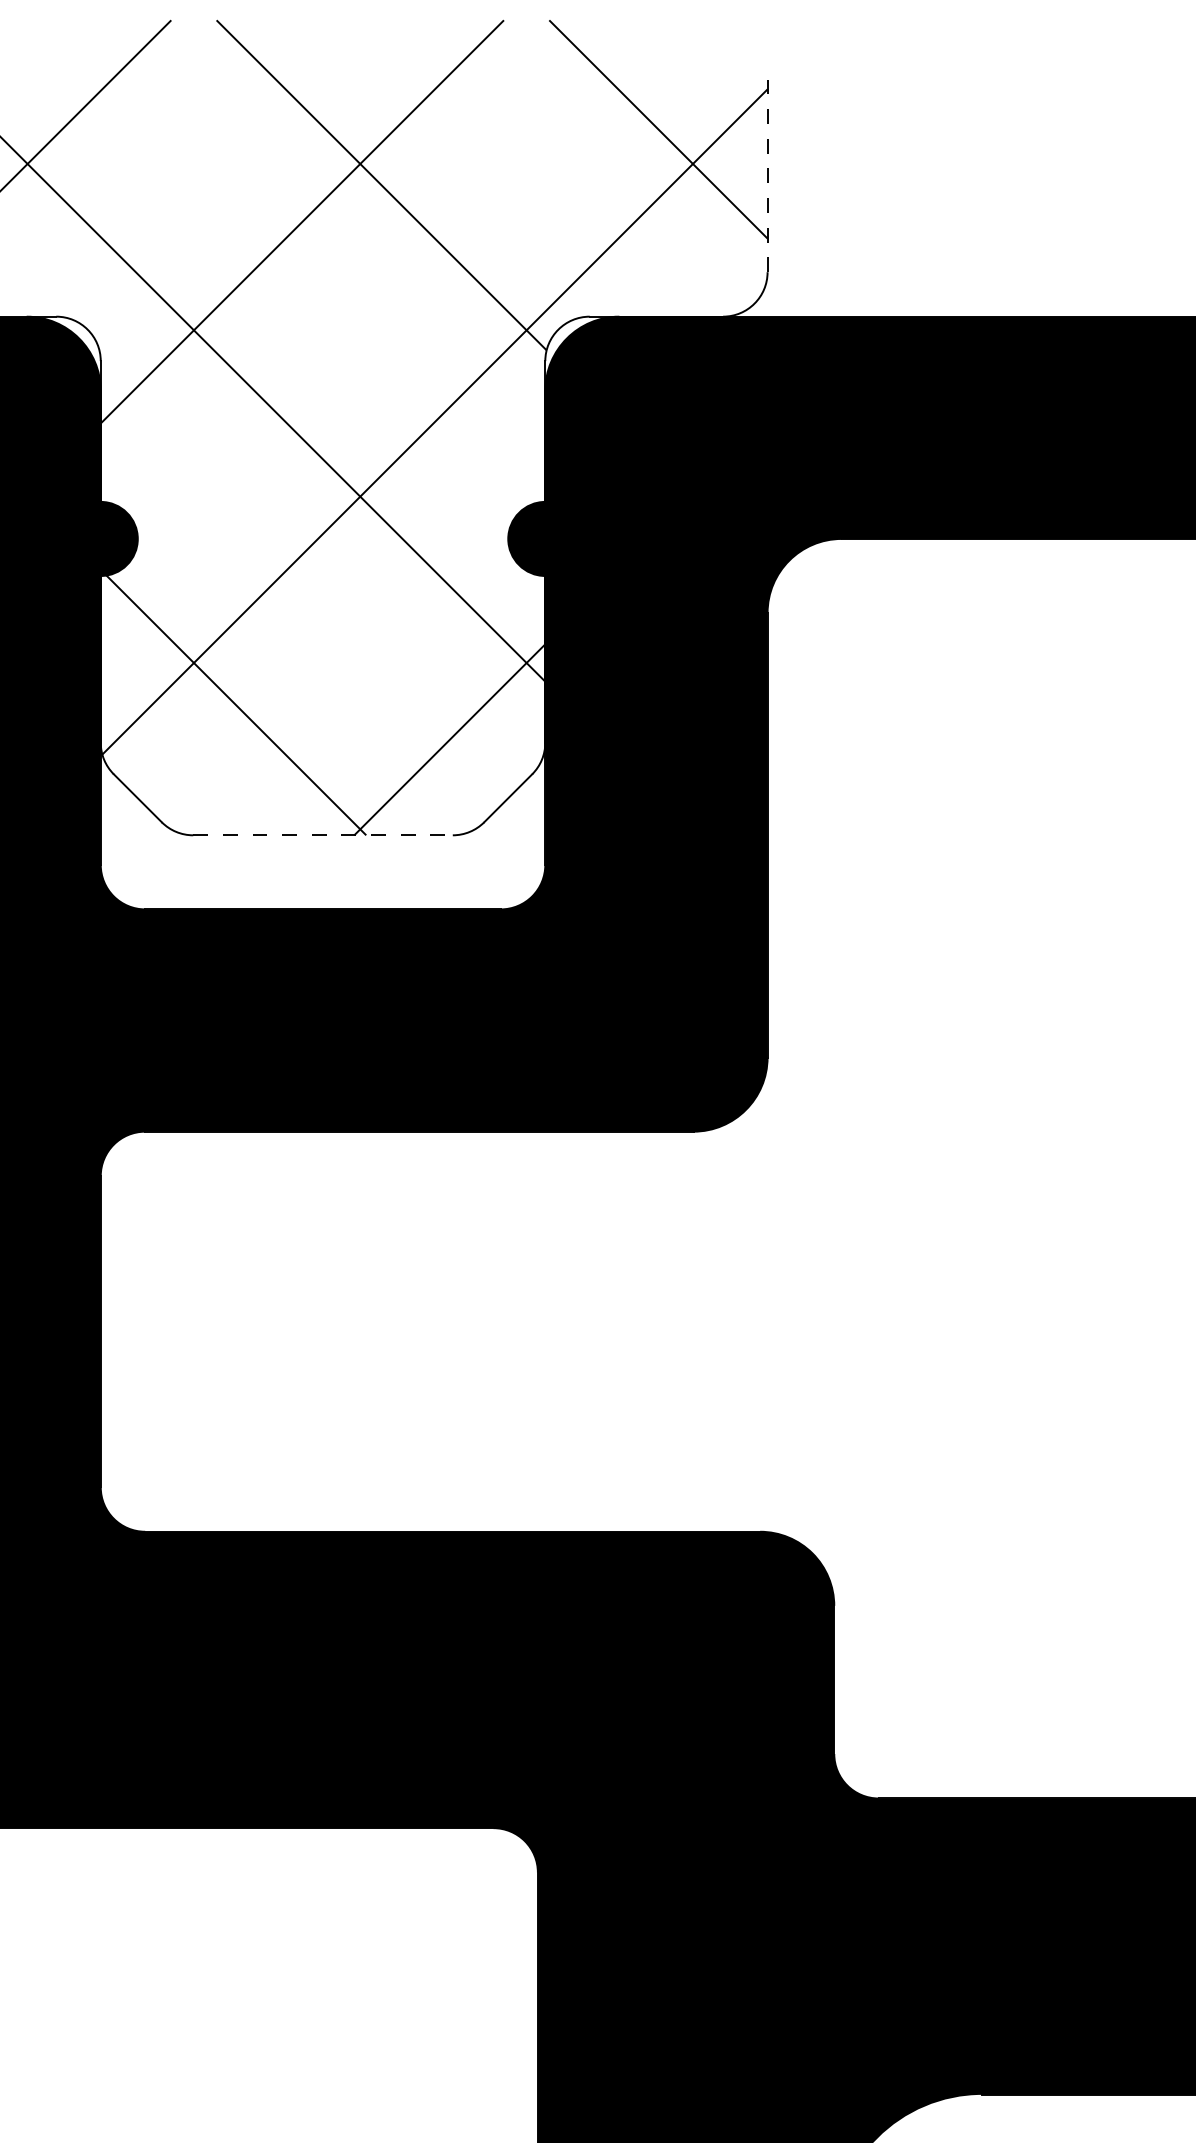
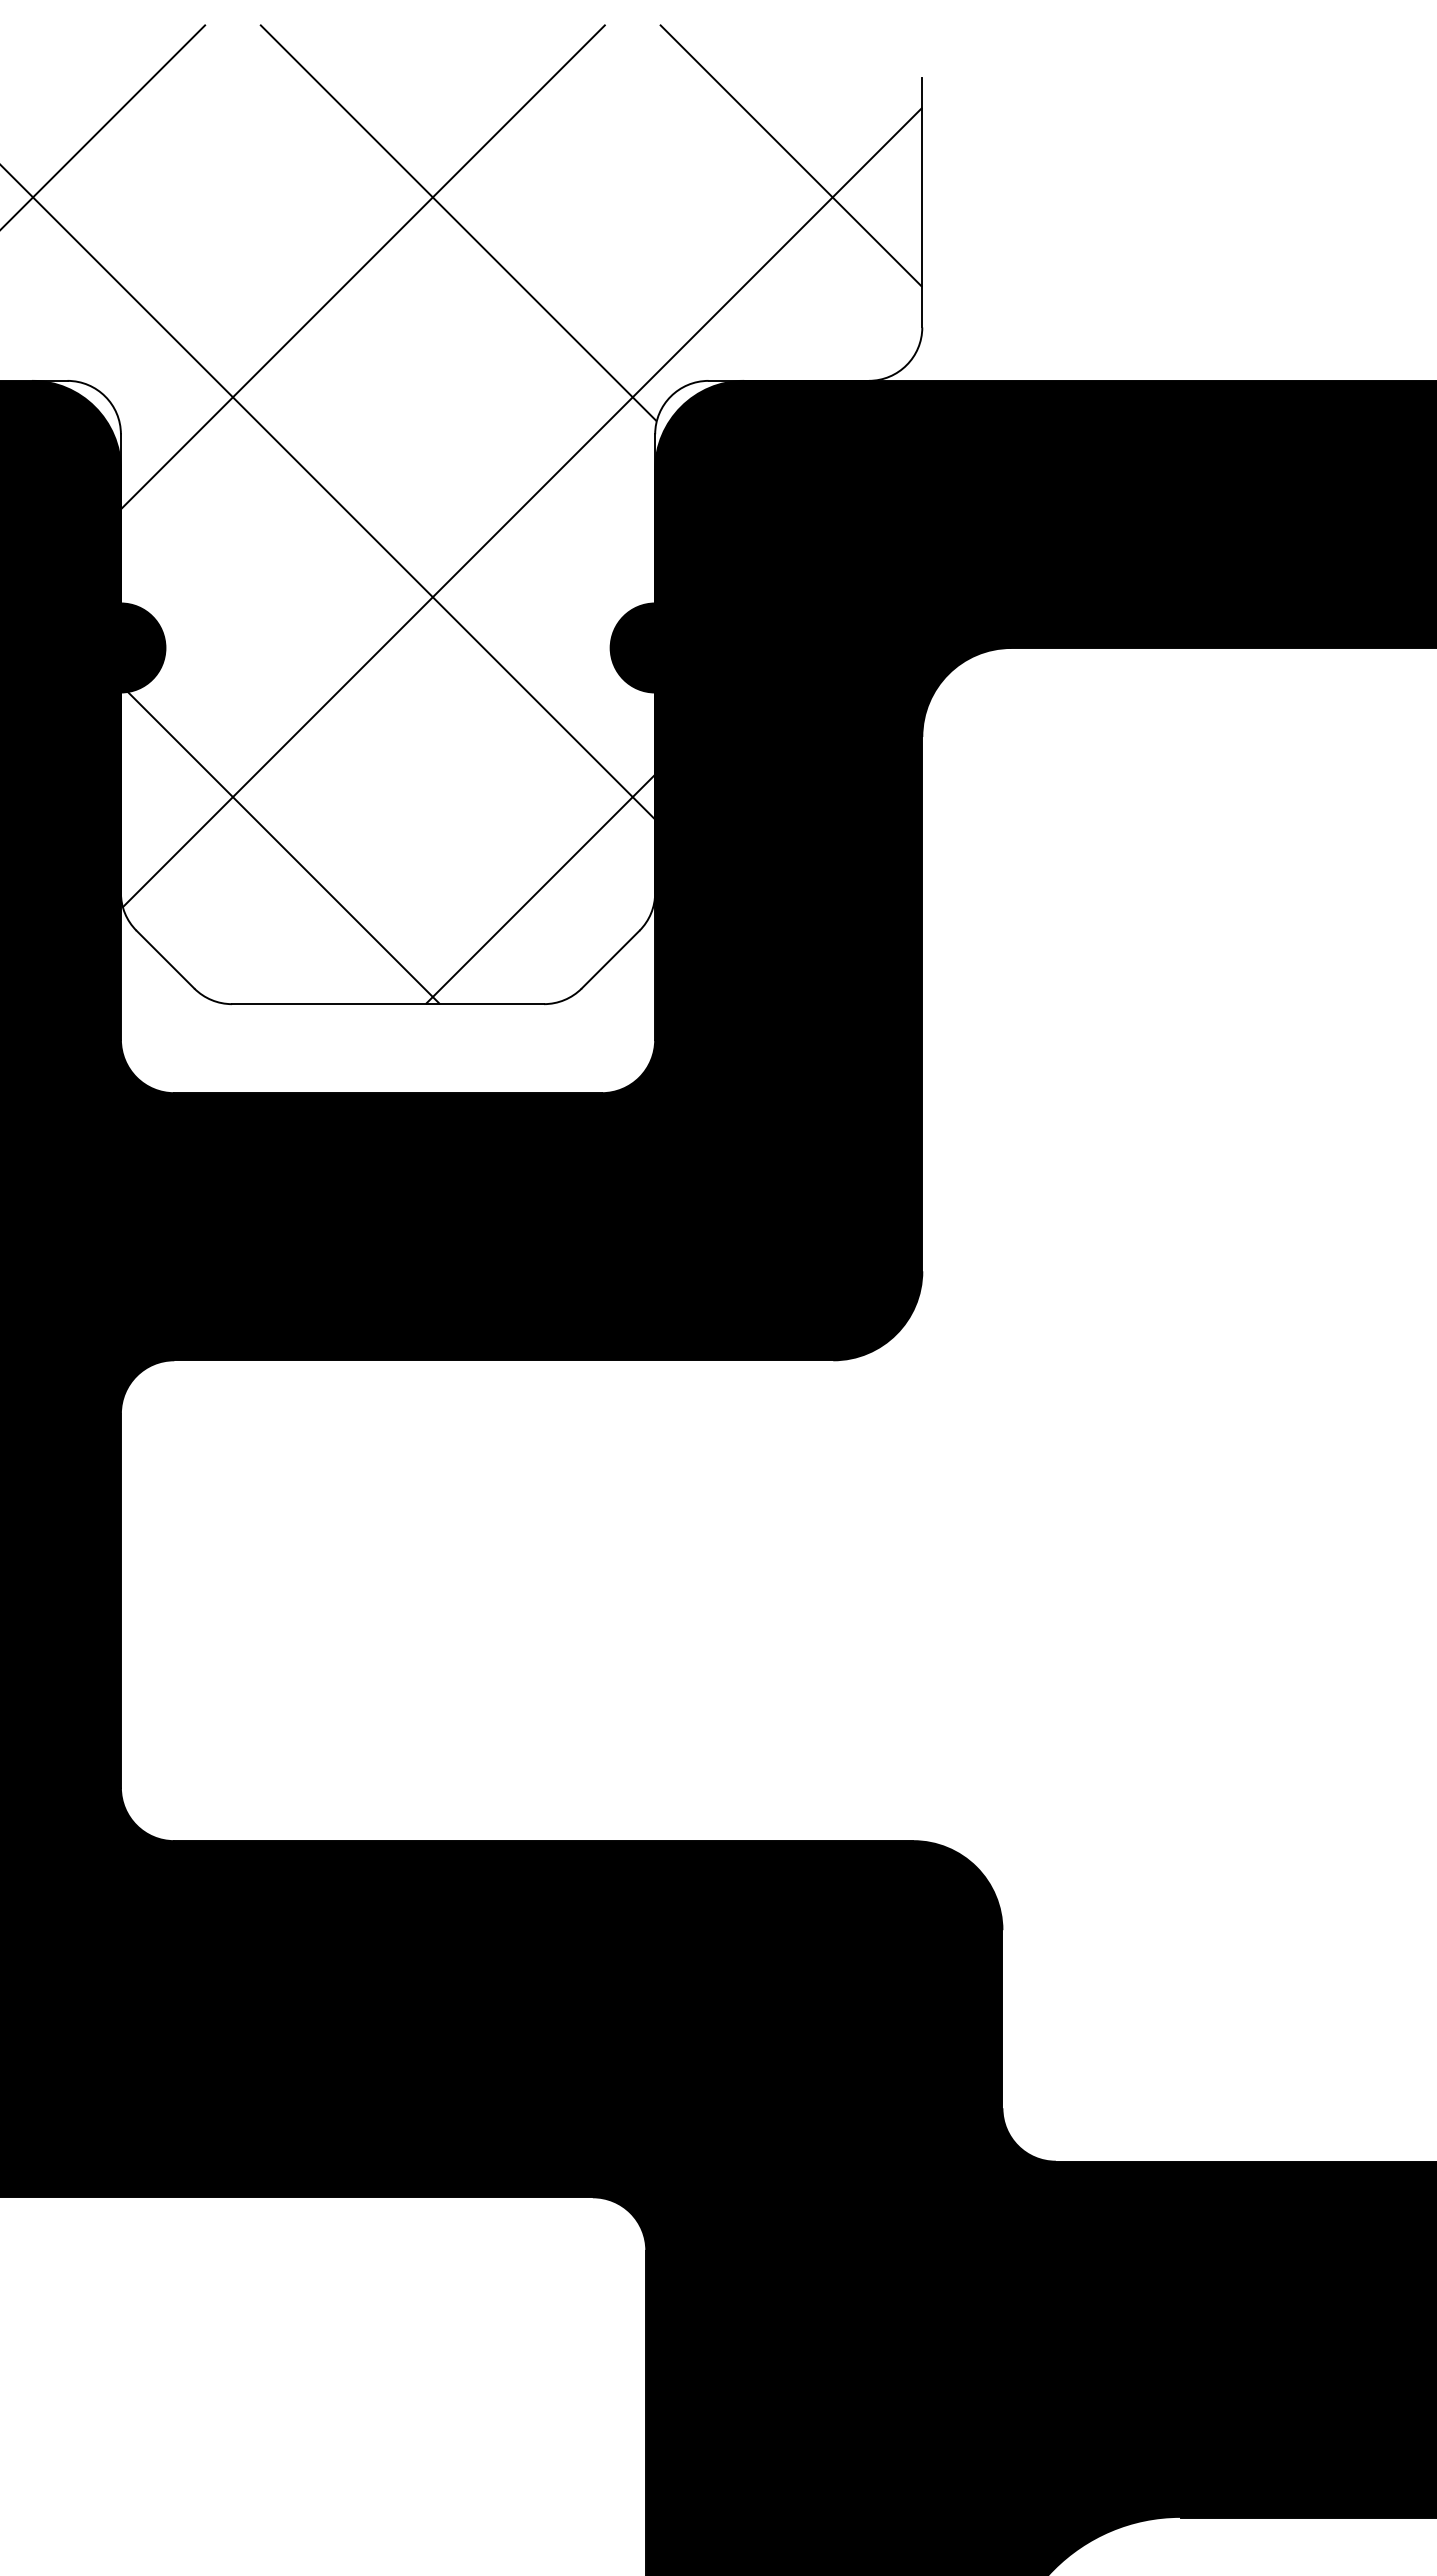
line: (767, 168) -> (922, 202), dashed -> solid
line: (323, 835) -> (388, 1004), dashed -> solid

